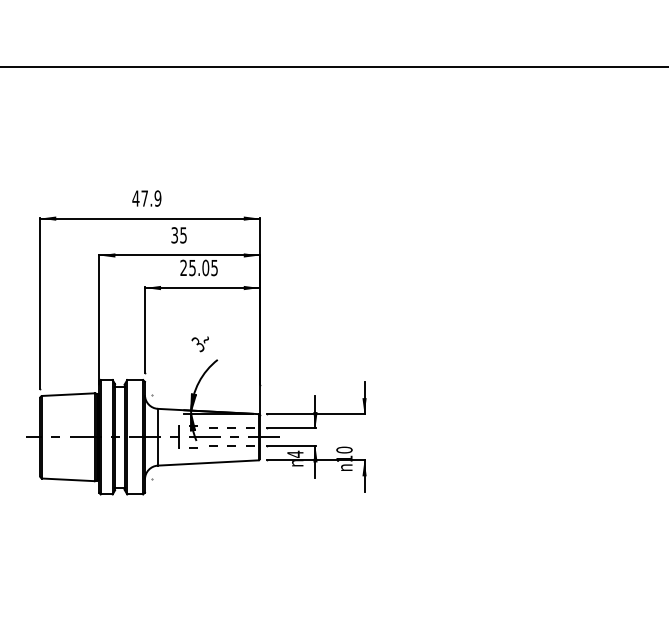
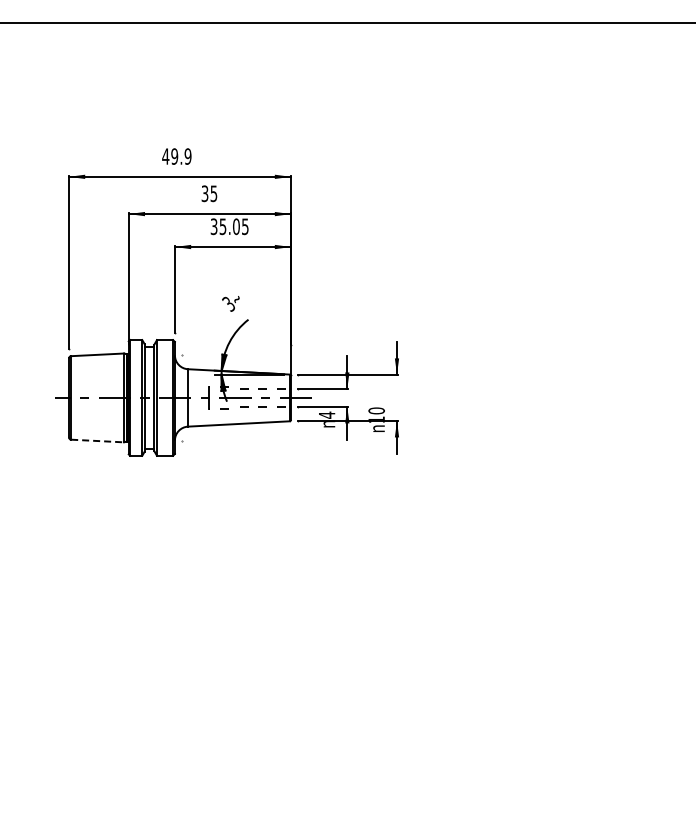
text: (144, 198) -> (174, 156), 47.9 -> 49.9
text: (183, 268) -> (213, 227), 25.05 -> 35.05
line: (68, 480) -> (97, 441), solid -> dashed

